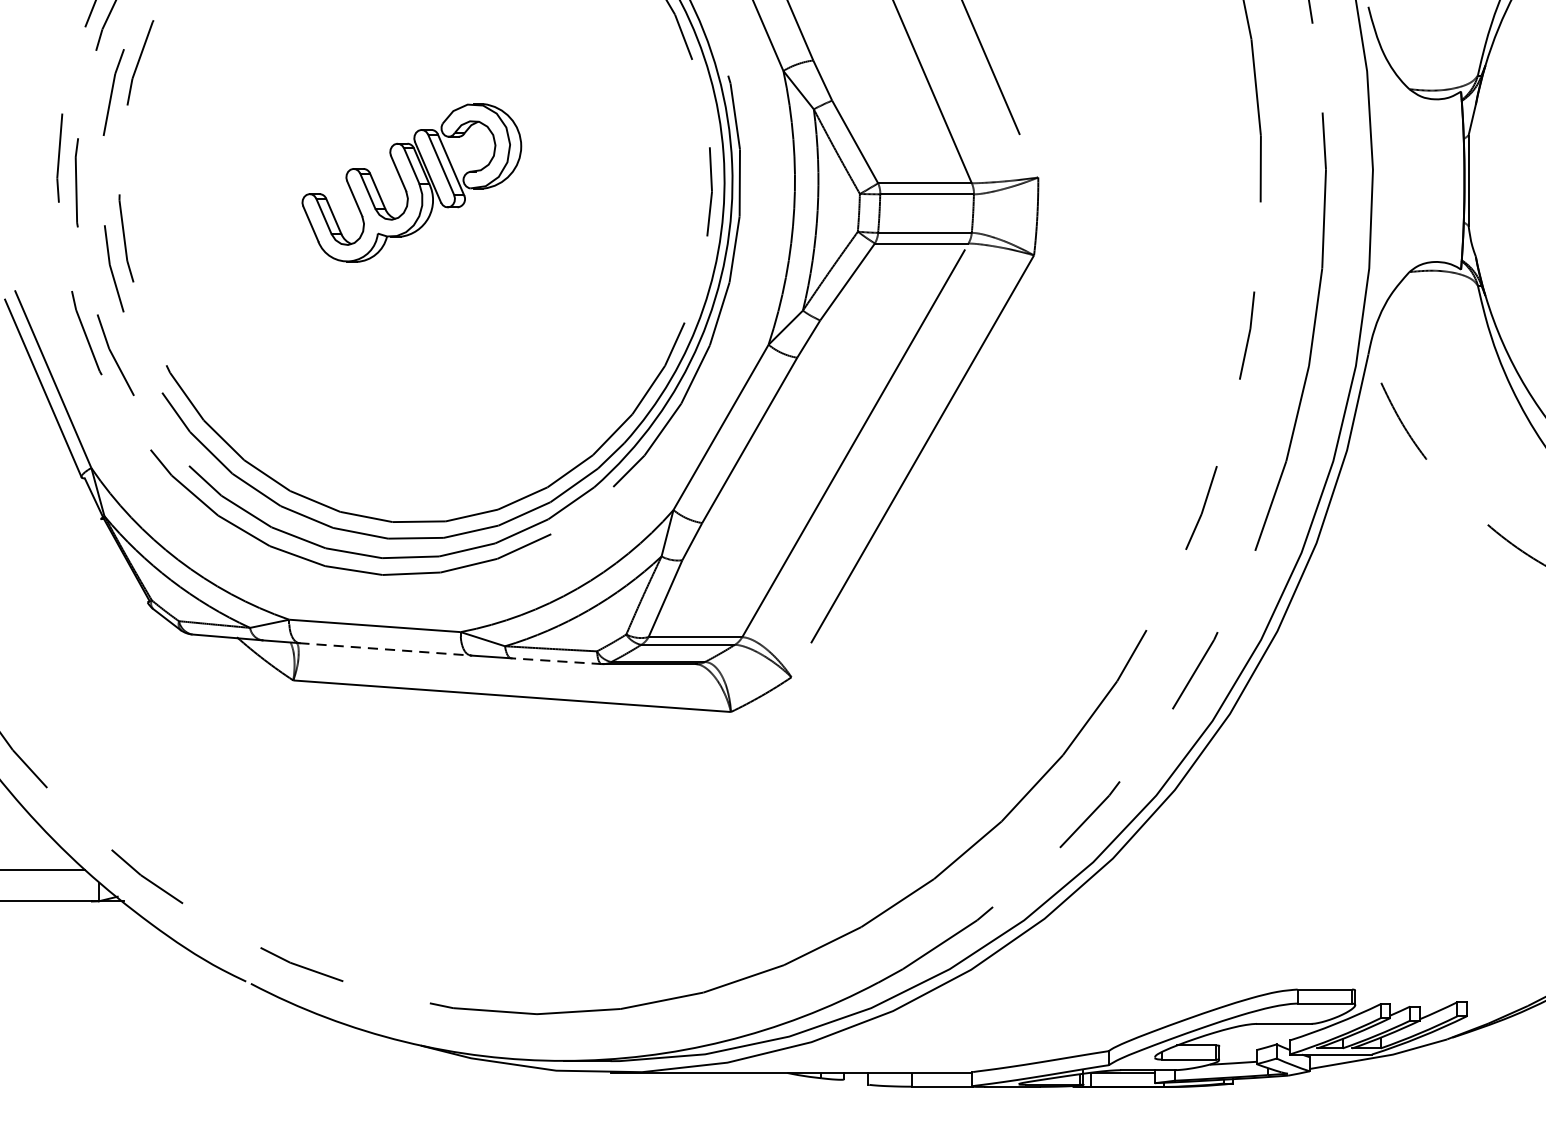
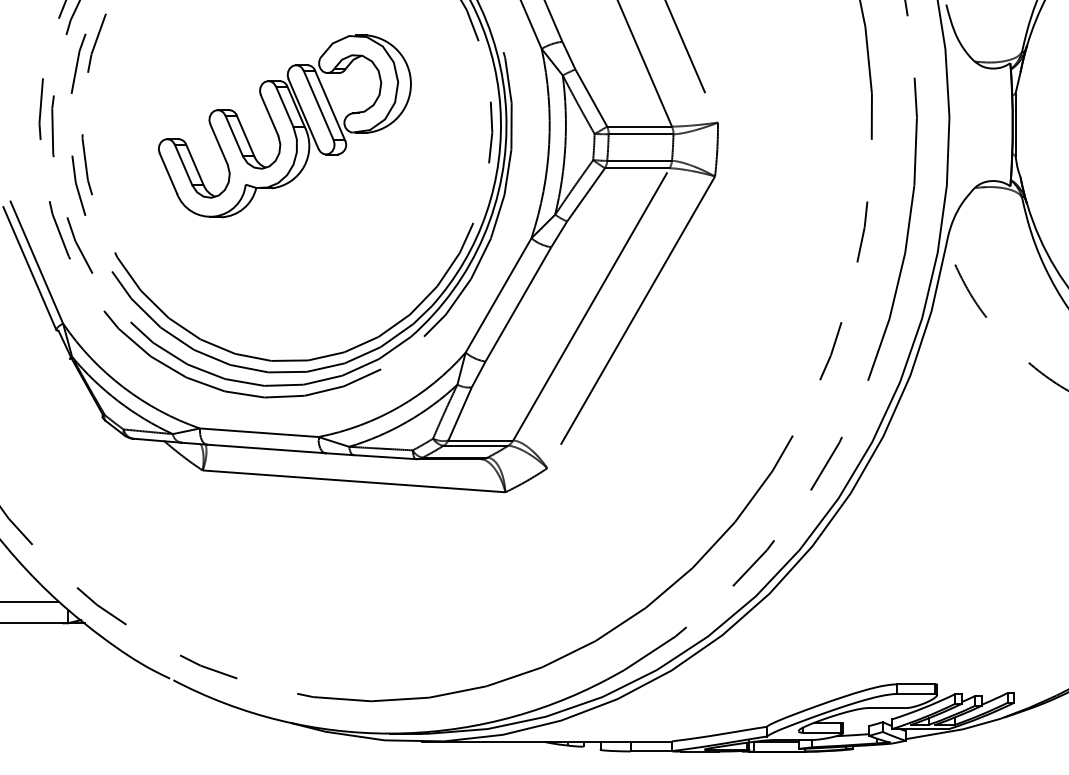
part: (411, 183) -> (284, 126), size x1.67
line: (385, 648) -> (266, 448), dashed -> solid
line: (556, 661) -> (384, 457), dashed -> solid

